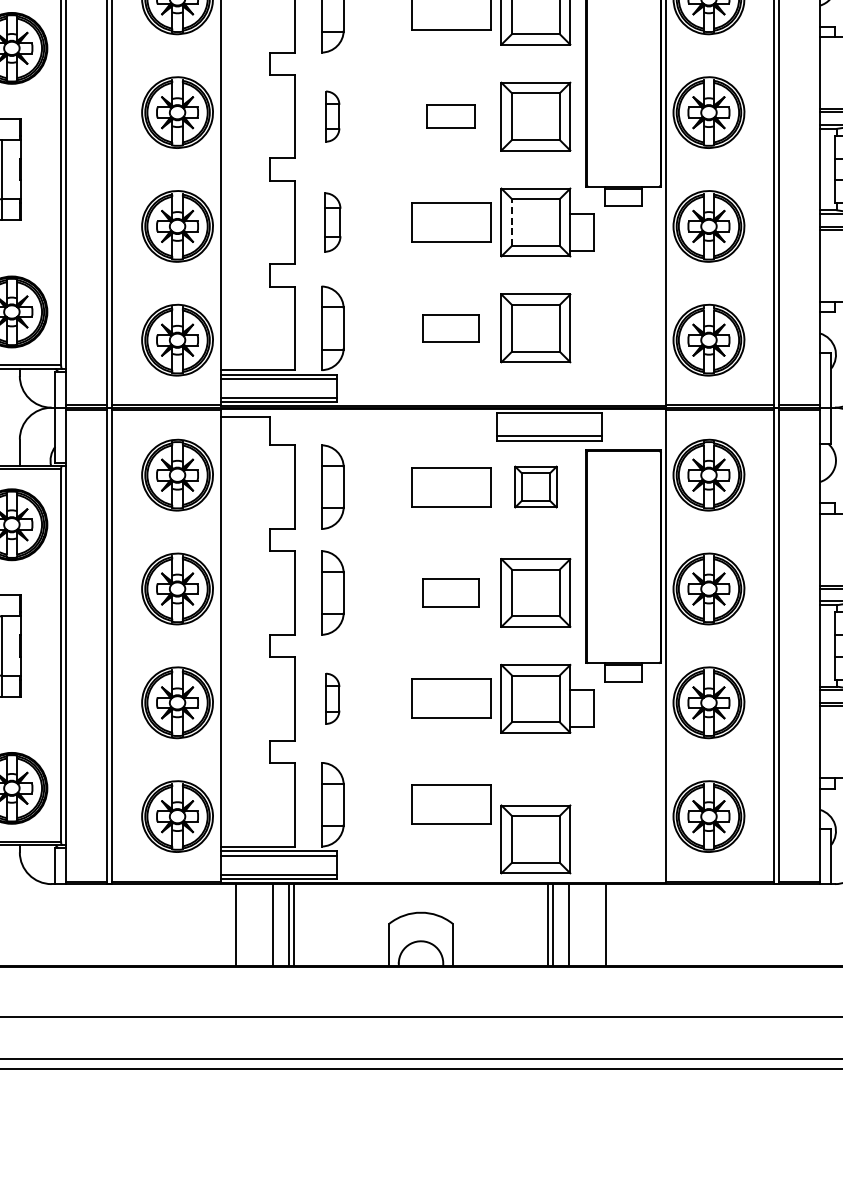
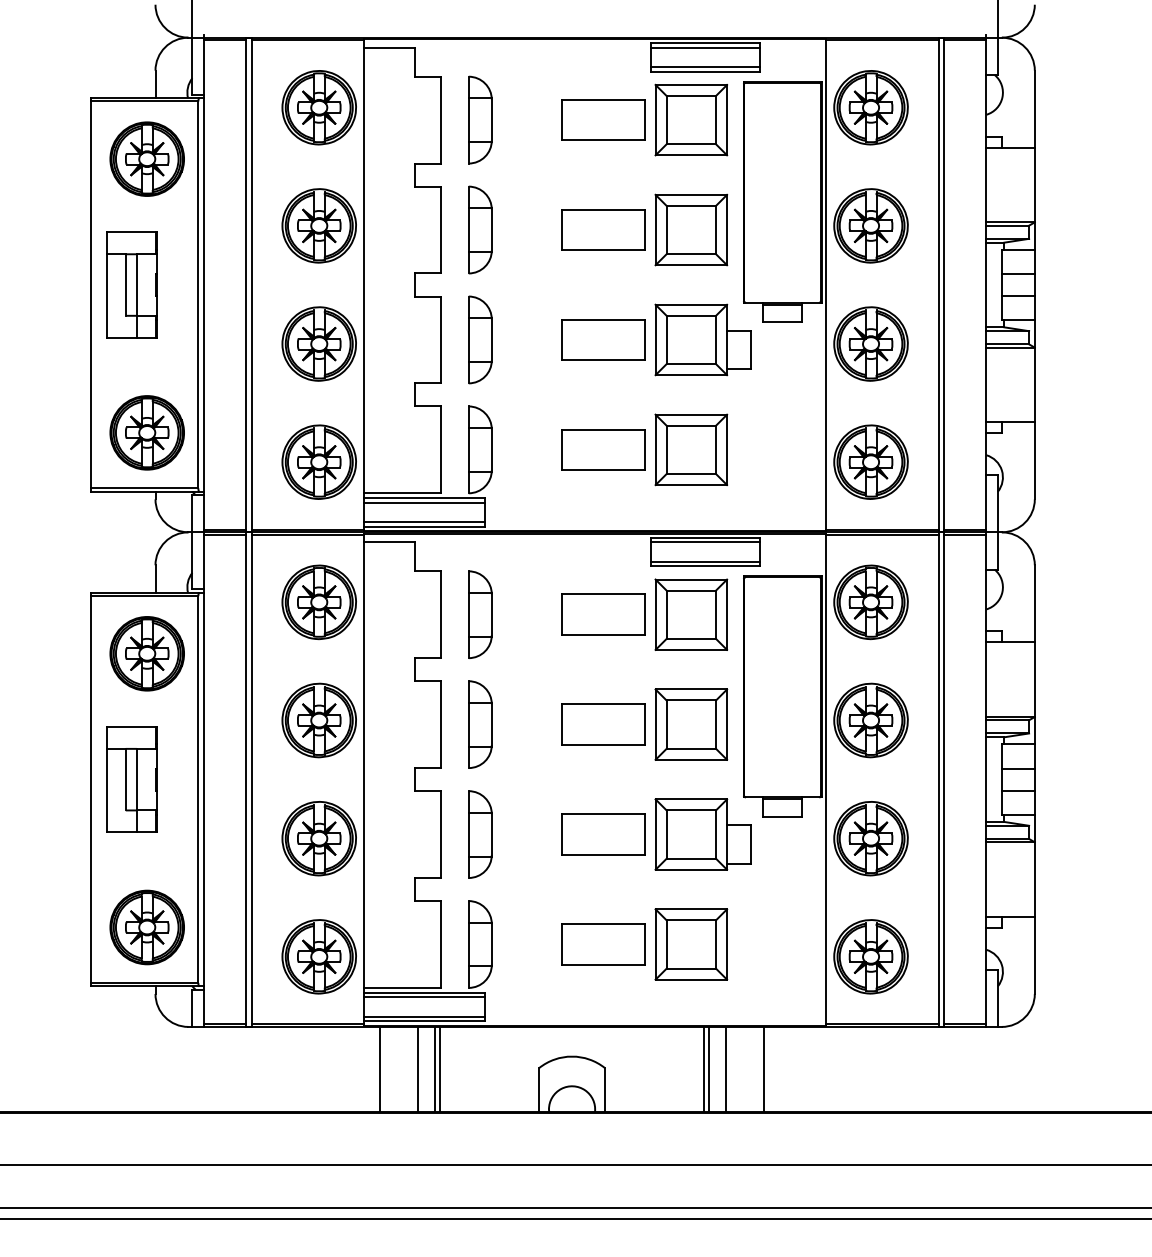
part: (332, 116) -> (480, 229), size x1.67
part: (451, 116) -> (603, 229), size x1.67
part: (332, 222) -> (480, 339), size x1.43
line: (511, 222) -> (666, 339), dashed -> solid
part: (451, 327) -> (603, 449), size x1.43
line: (549, 417) -> (705, 542), added
part: (536, 486) -> (691, 614), size x1.67
part: (451, 592) -> (603, 724), size x1.43
part: (332, 698) -> (480, 834), size x1.67
part: (536, 839) -> (691, 944), moved

